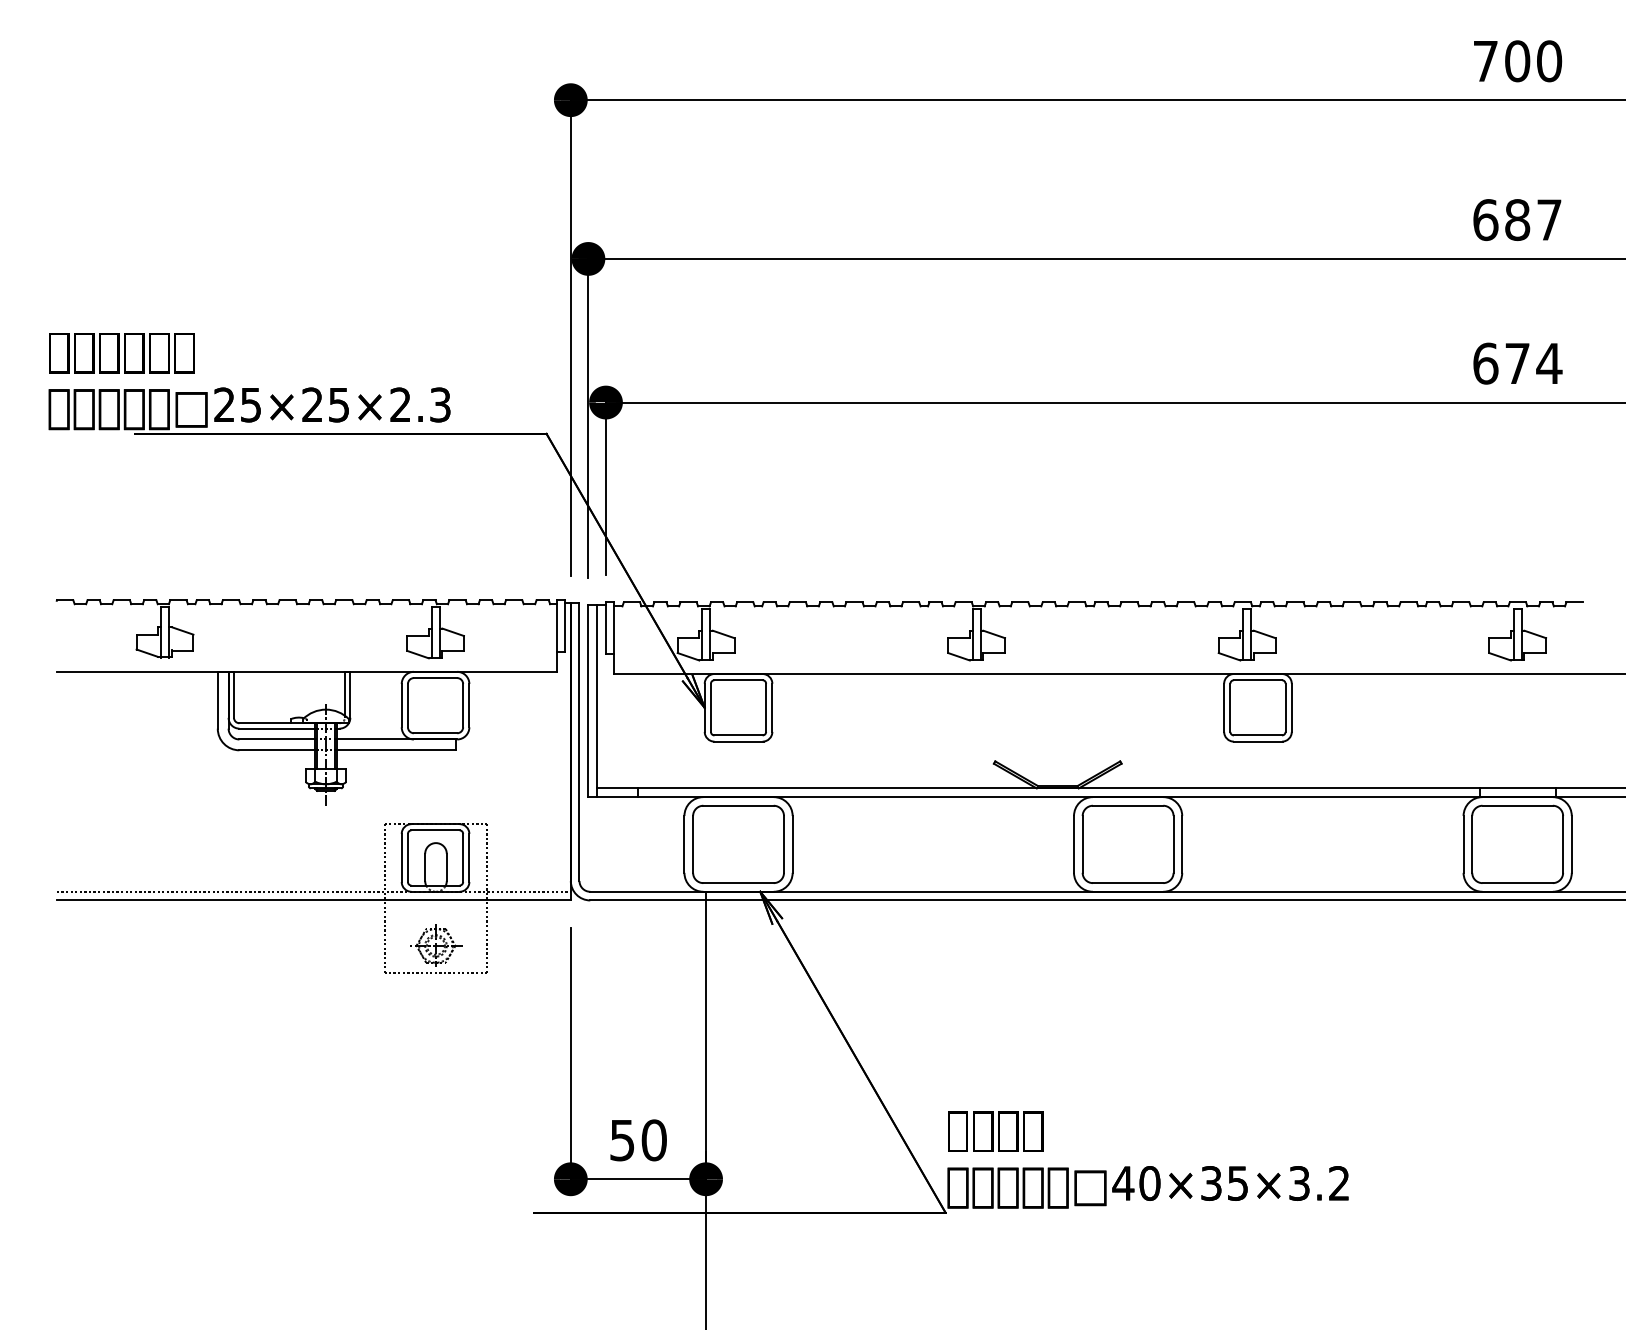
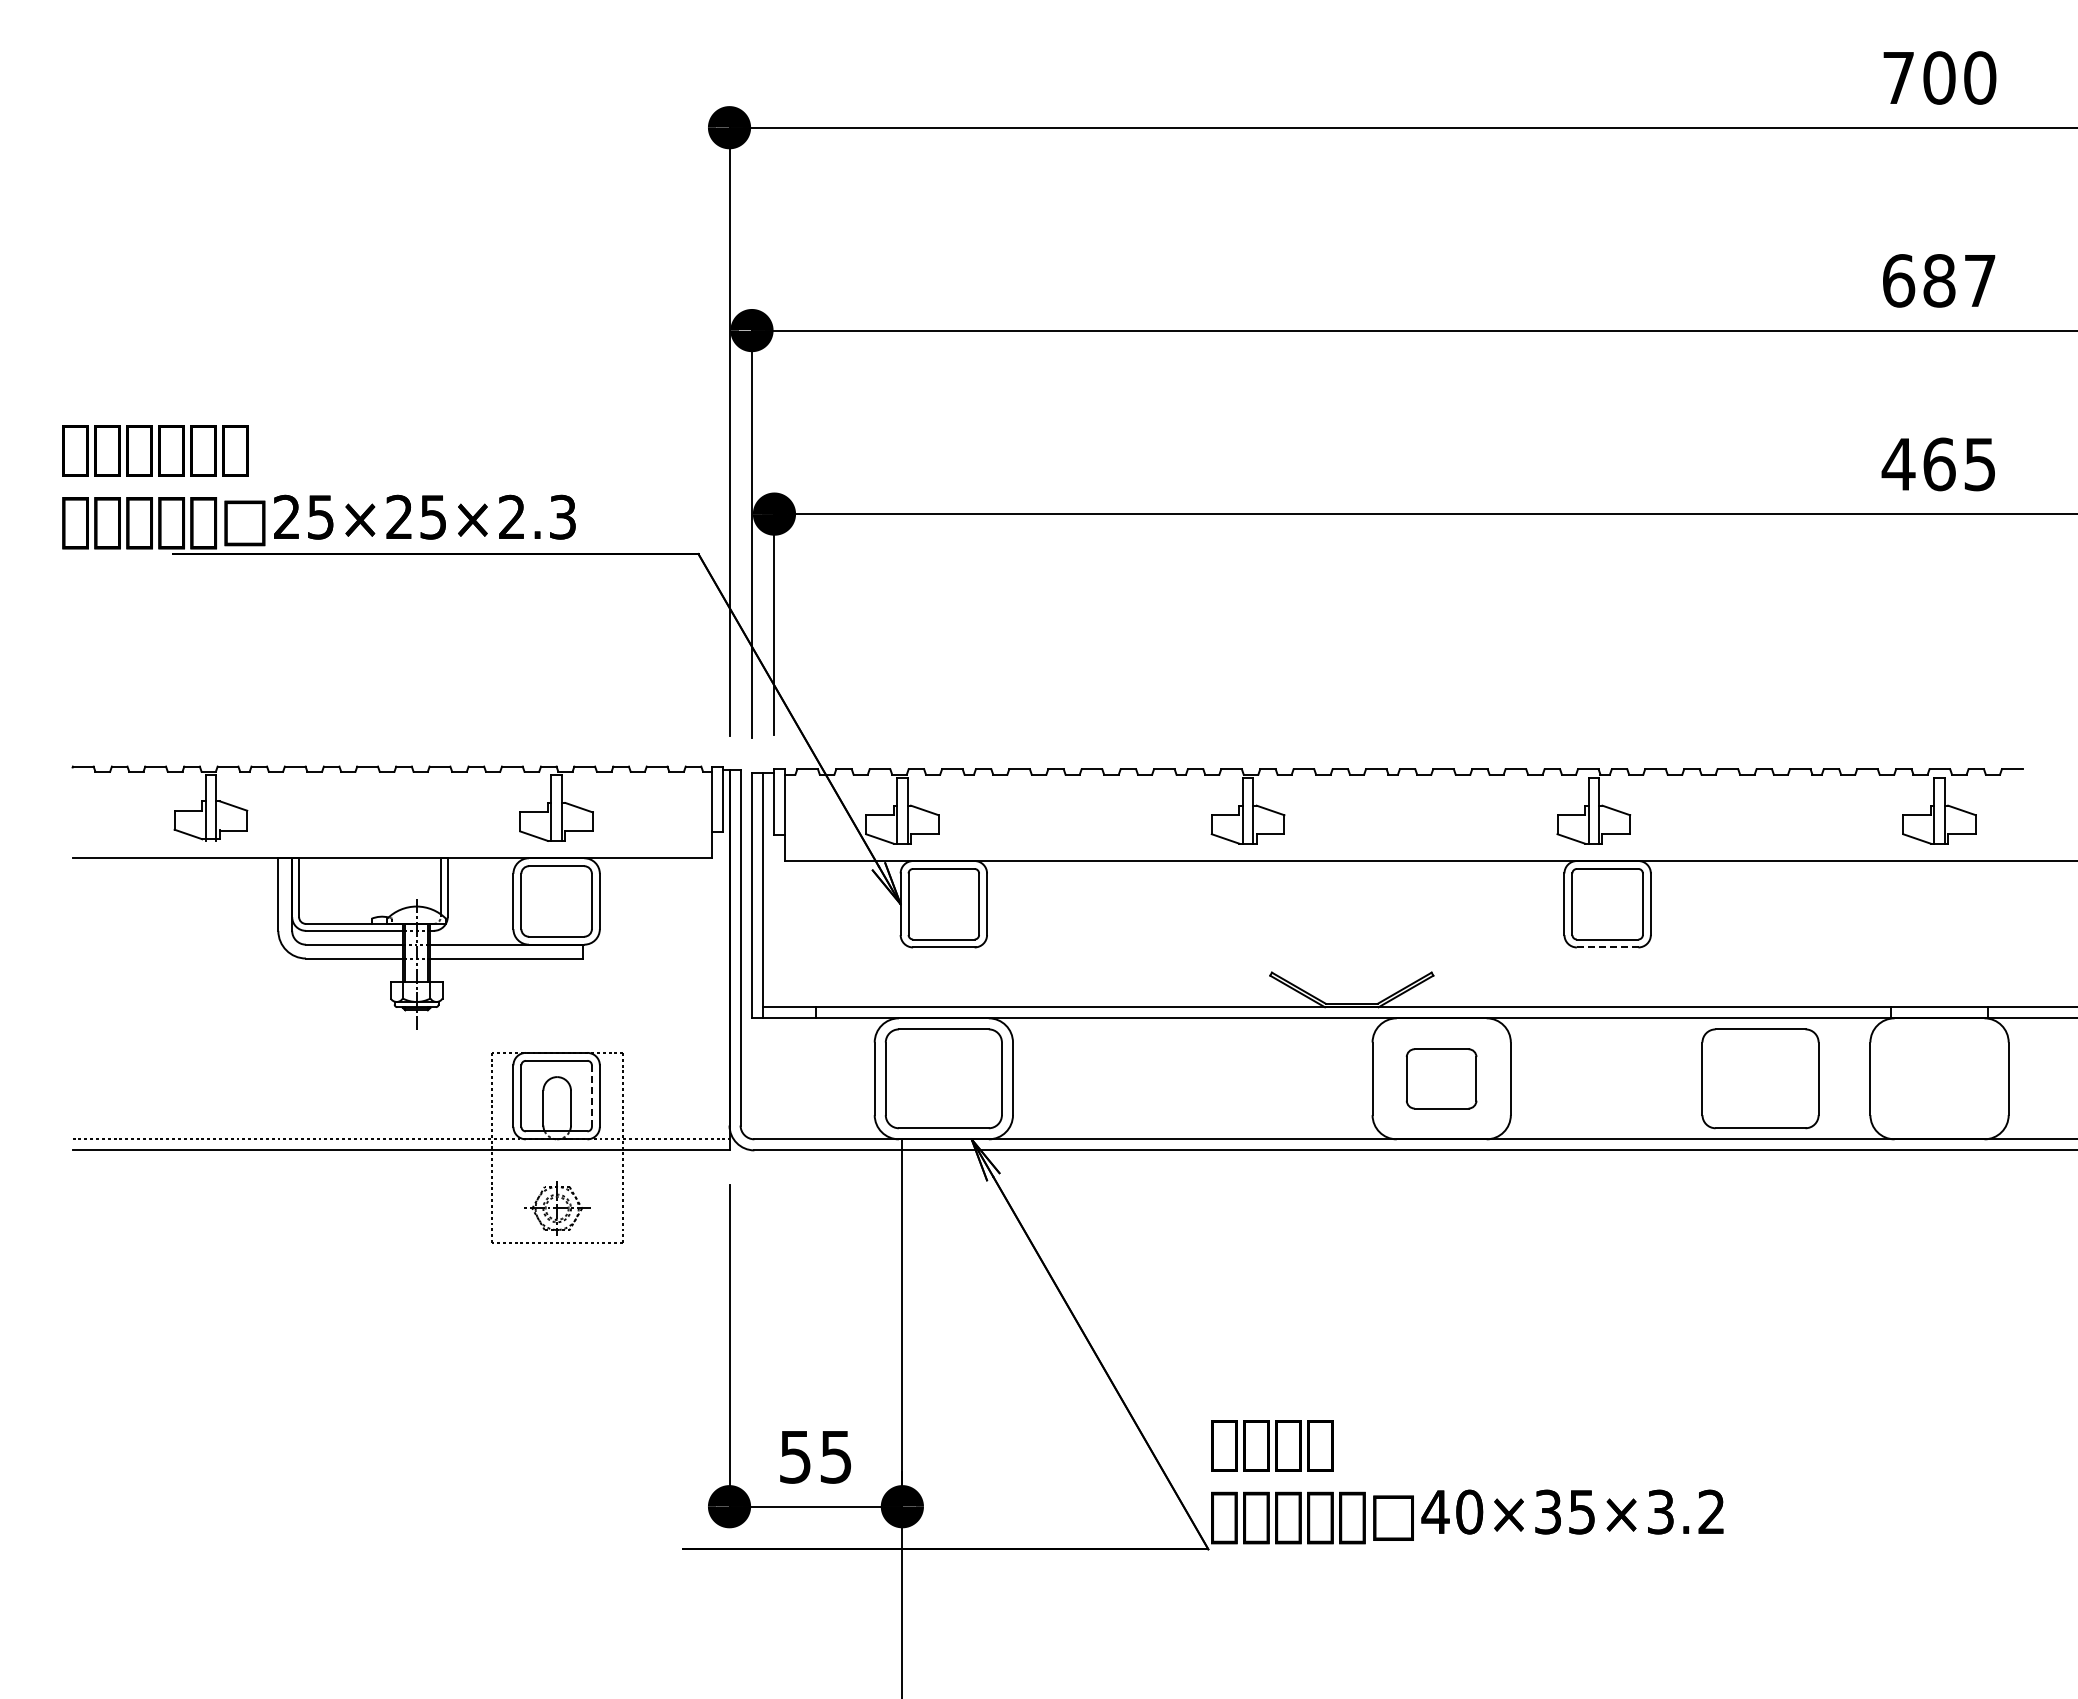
text: (1516, 363) -> (1938, 464), 674 -> 465
line: (1258, 741) -> (1608, 947), solid -> dashed
part: (1127, 844) -> (1441, 1078), size x0.6
part: (1517, 844) -> (1760, 1078), moved
line: (462, 858) -> (591, 1096), solid -> dashed
text: (654, 1139) -> (836, 1456), 50 -> 55

